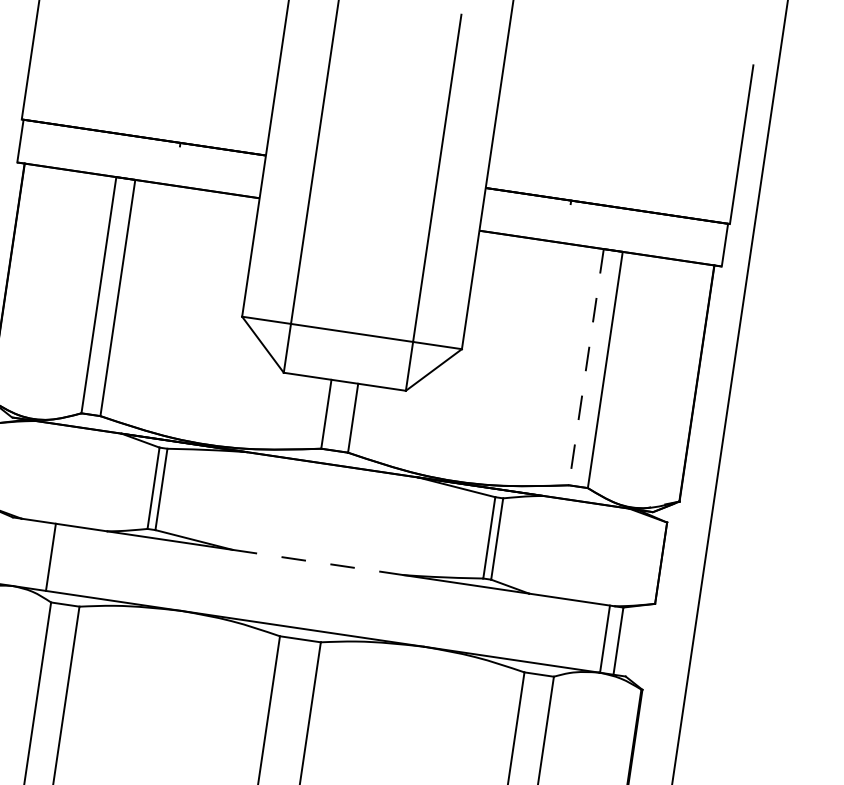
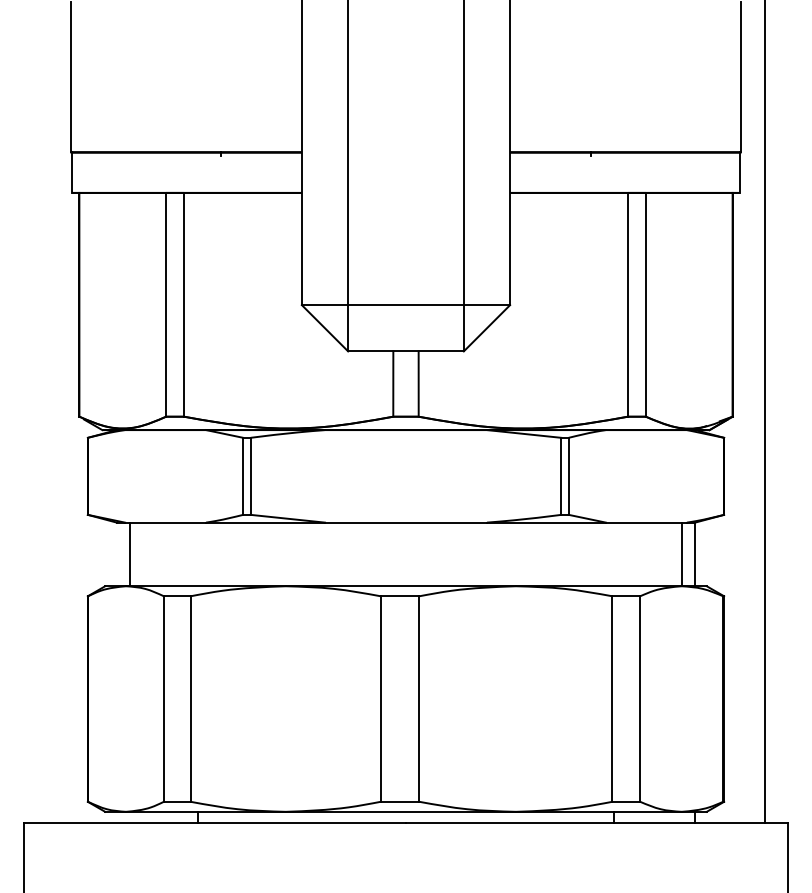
line: (585, 366) -> (627, 304), dashed -> solid
line: (50, 557) -> (129, 554), moved
line: (318, 562) -> (406, 522), dashed -> solid

